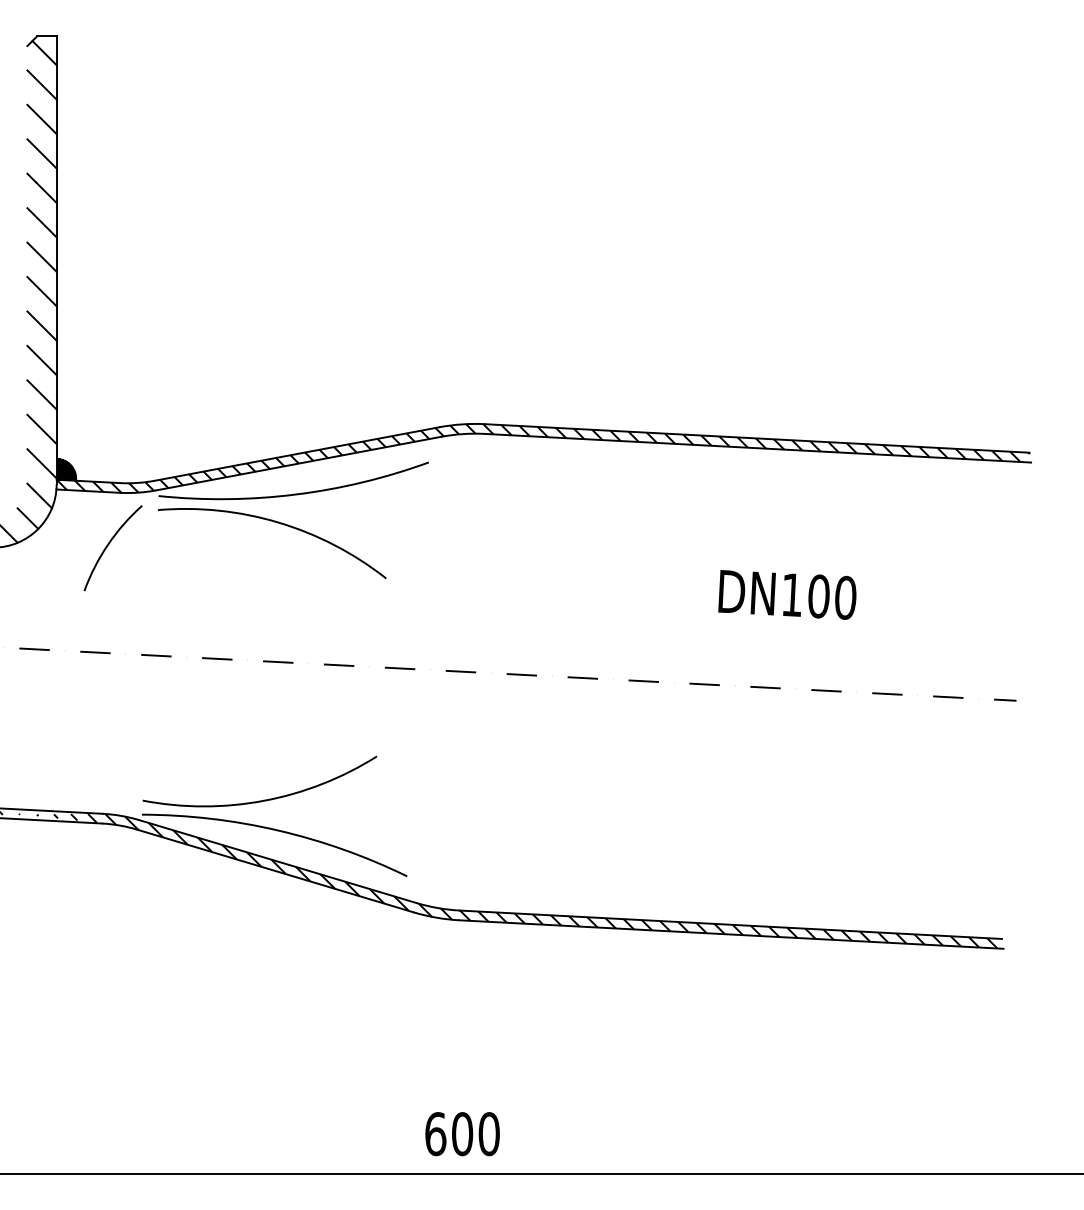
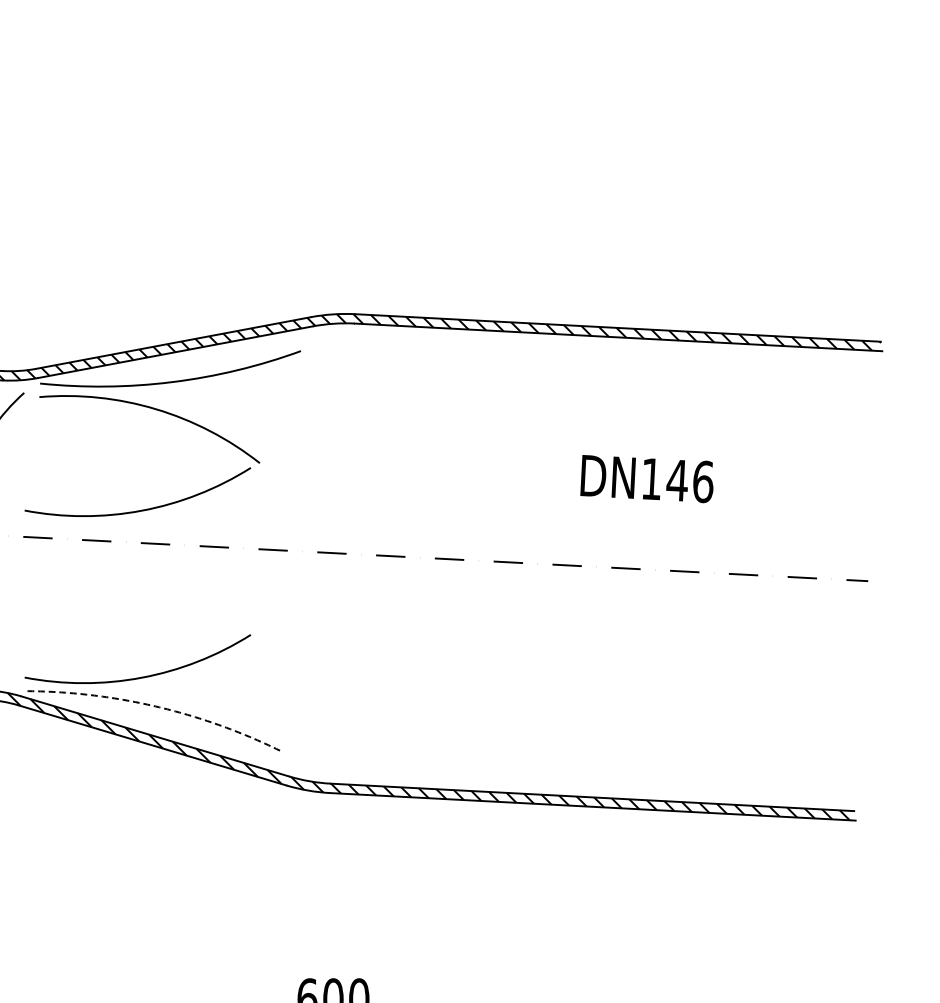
text: (831, 596) -> (689, 480), DN100 -> DN146
arc: (264, 626) -> (142, 509), added
arc: (278, 830) -> (155, 706), solid -> dashed

